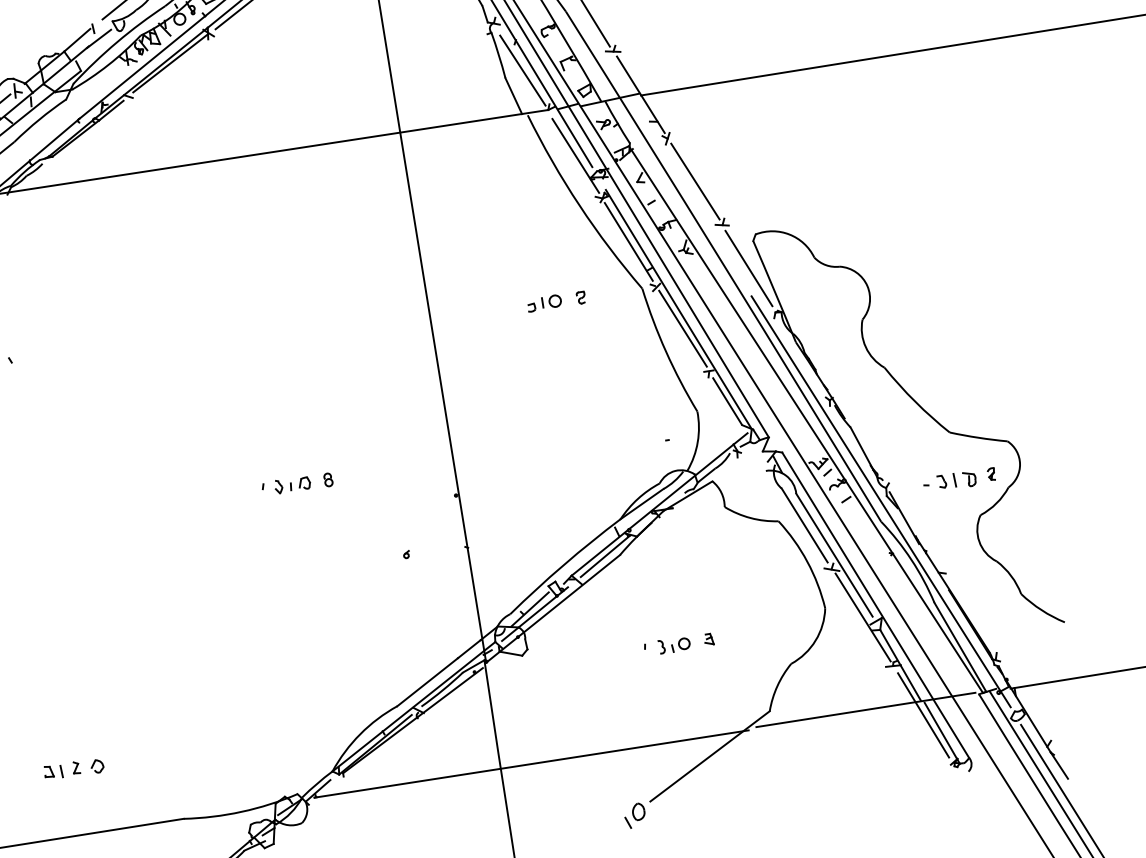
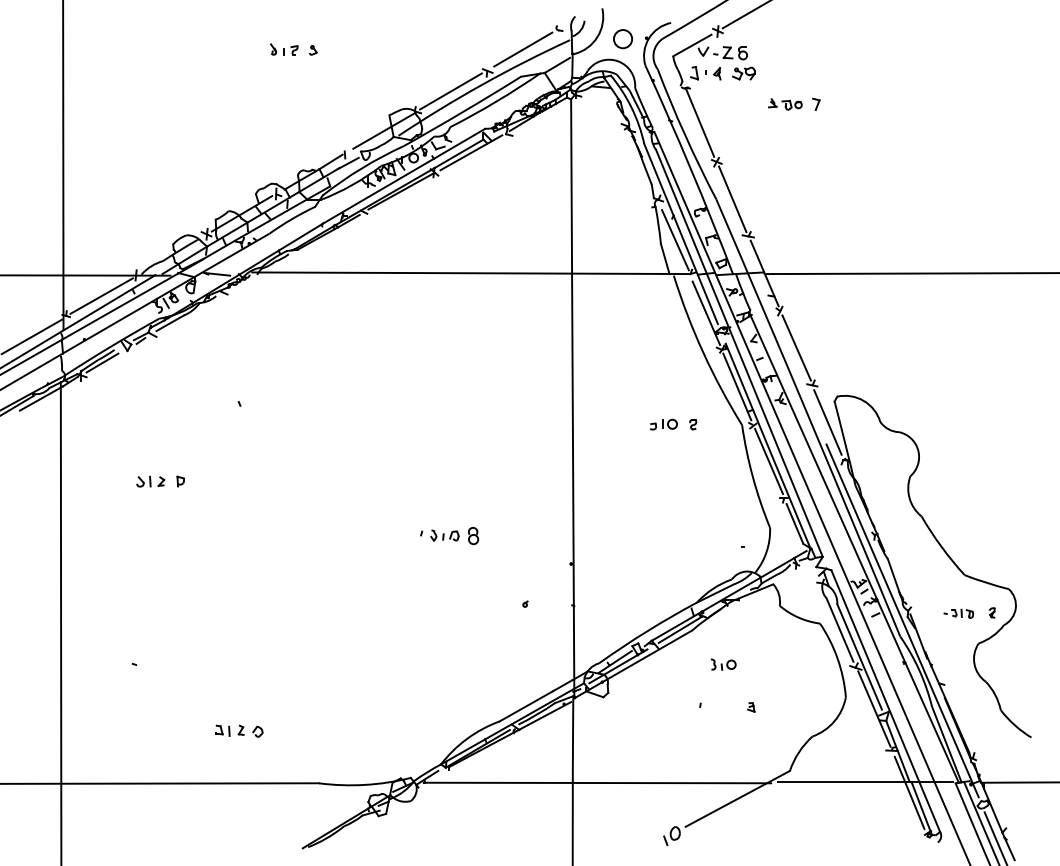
part: (328, 480) -> (473, 536), size x1.6
part: (949, 481) -> (958, 613), size x0.7
part: (674, 645) -> (723, 664), moved

